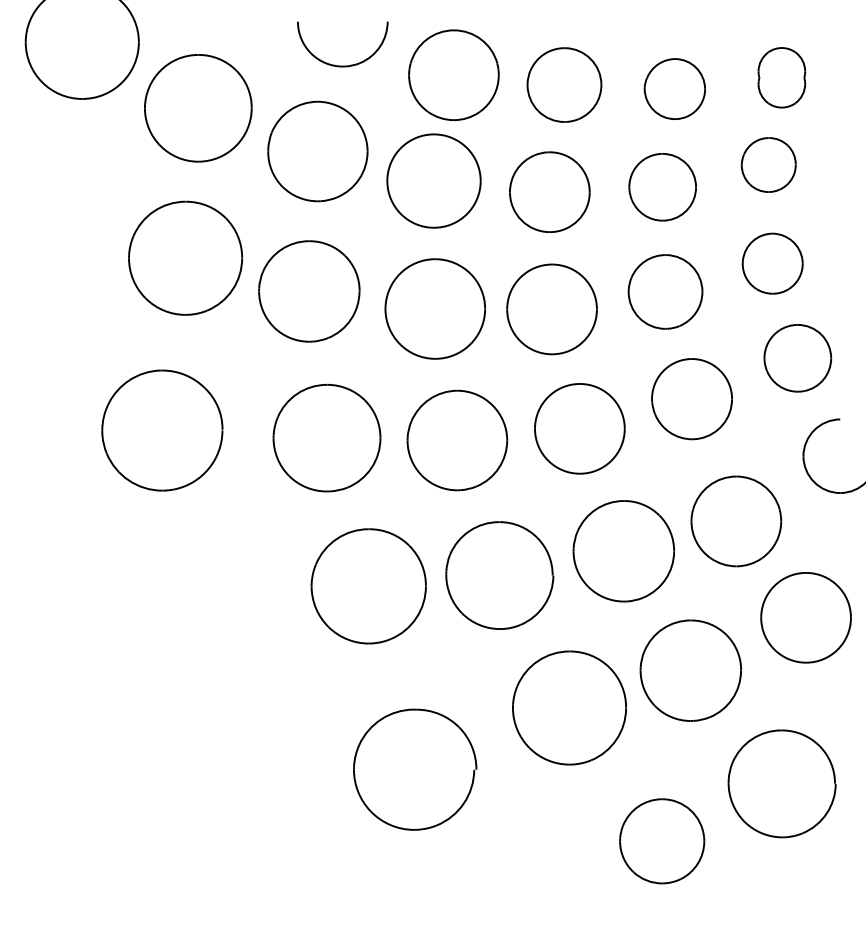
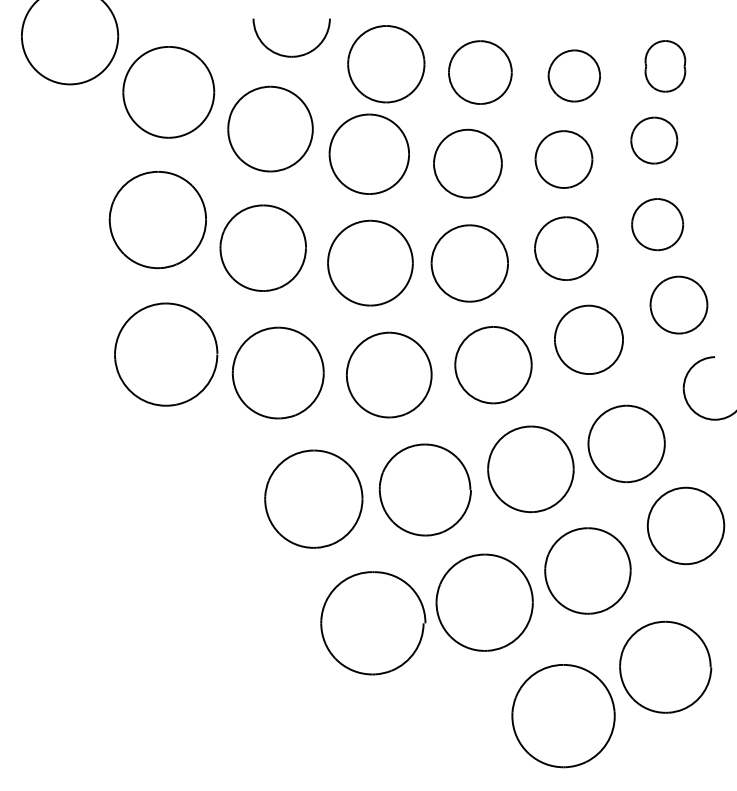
part: (162, 430) -> (166, 354), moved
part: (415, 770) -> (373, 623), moved
part: (662, 841) -> (563, 716), size x1.43

